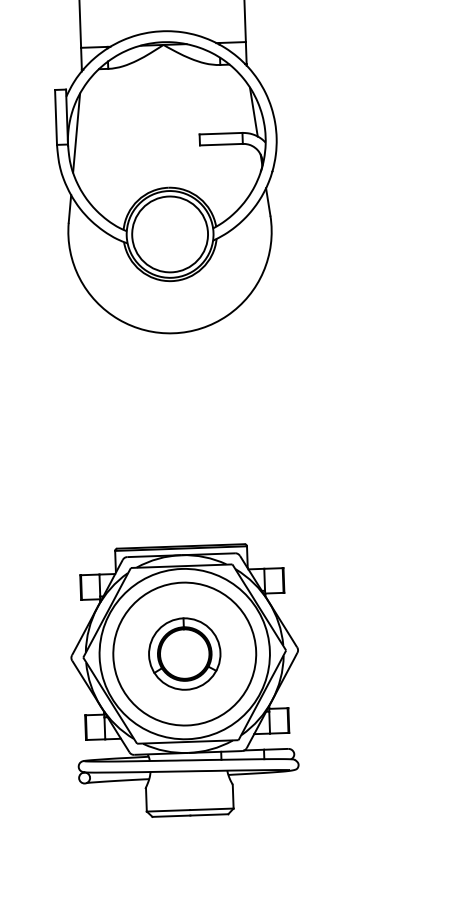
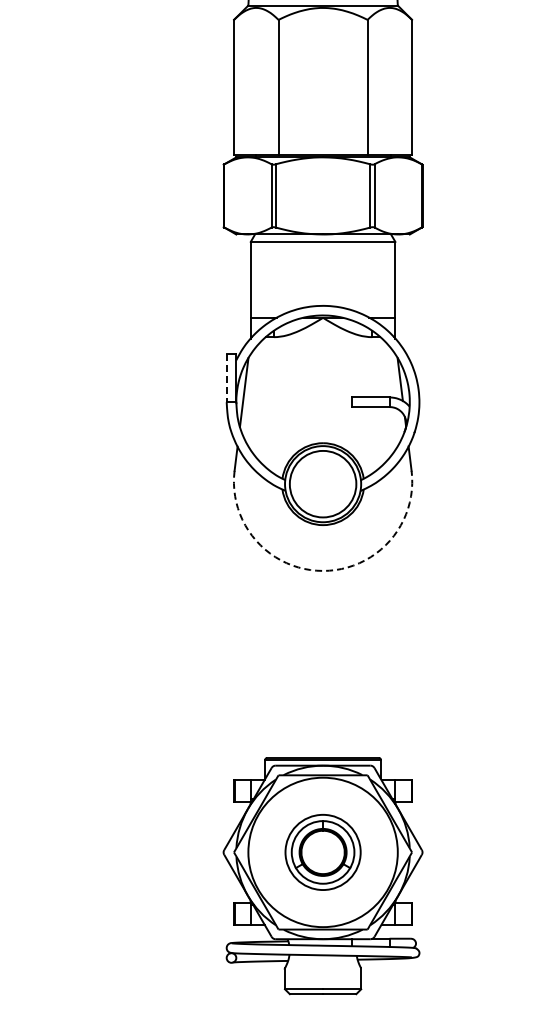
line: (55, 117) -> (226, 378), solid -> dashed
arc: (174, 332) -> (323, 570), solid -> dashed
circle: (184, 654) -> (322, 852), size x0.6

